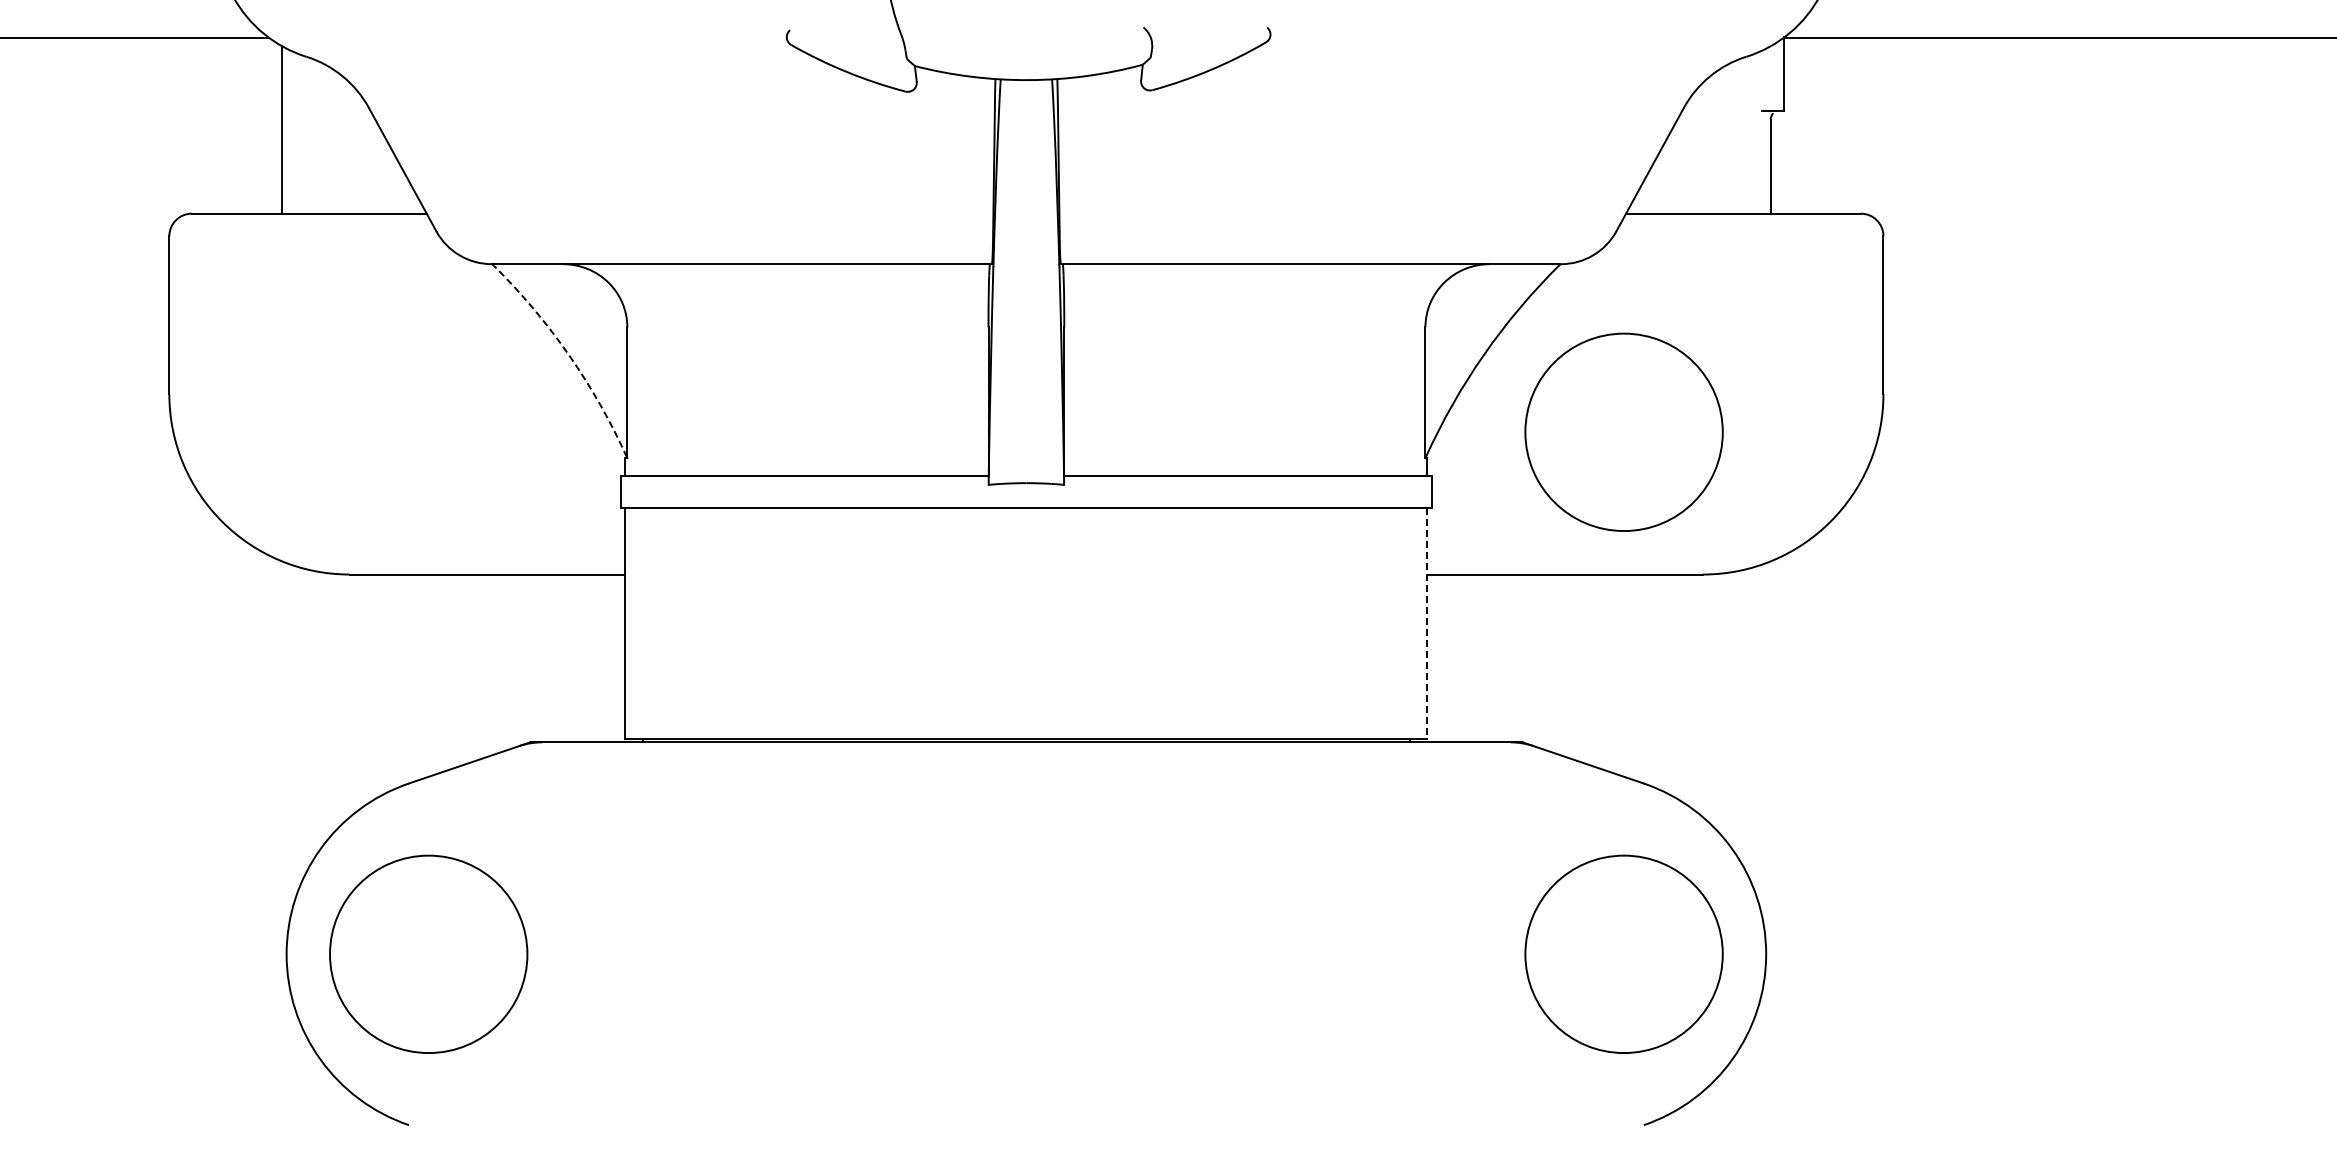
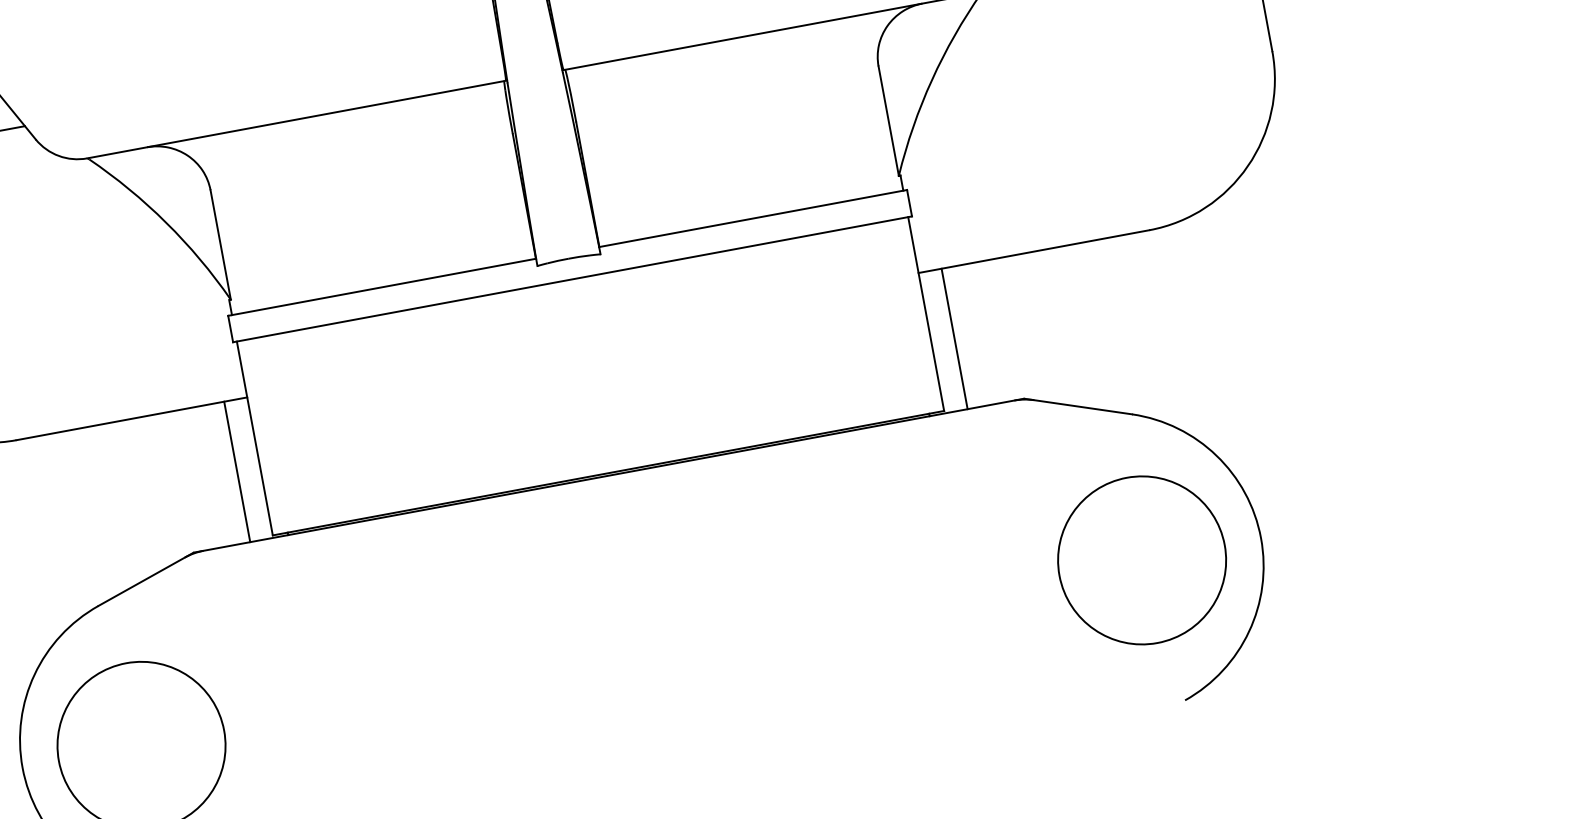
arc: (569, 355) -> (166, 222), dashed -> solid
circle: (1623, 431) -> (1060, 122), removed
line: (1427, 623) -> (926, 313), dashed -> solid
line: (597, 658) -> (236, 472), added
line: (1454, 658) -> (954, 339), added

